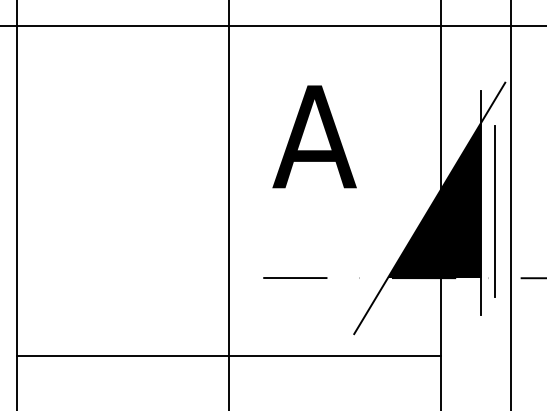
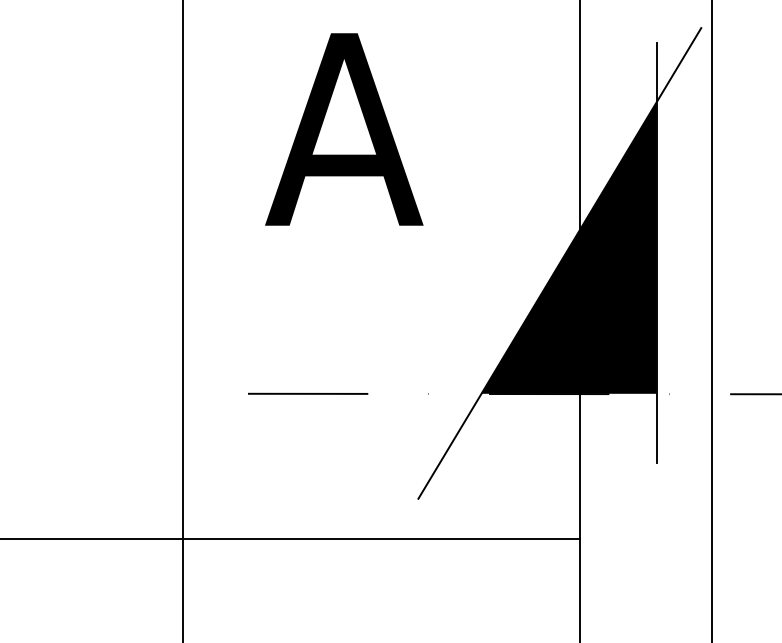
line: (495, 211) -> (682, 269), removed

